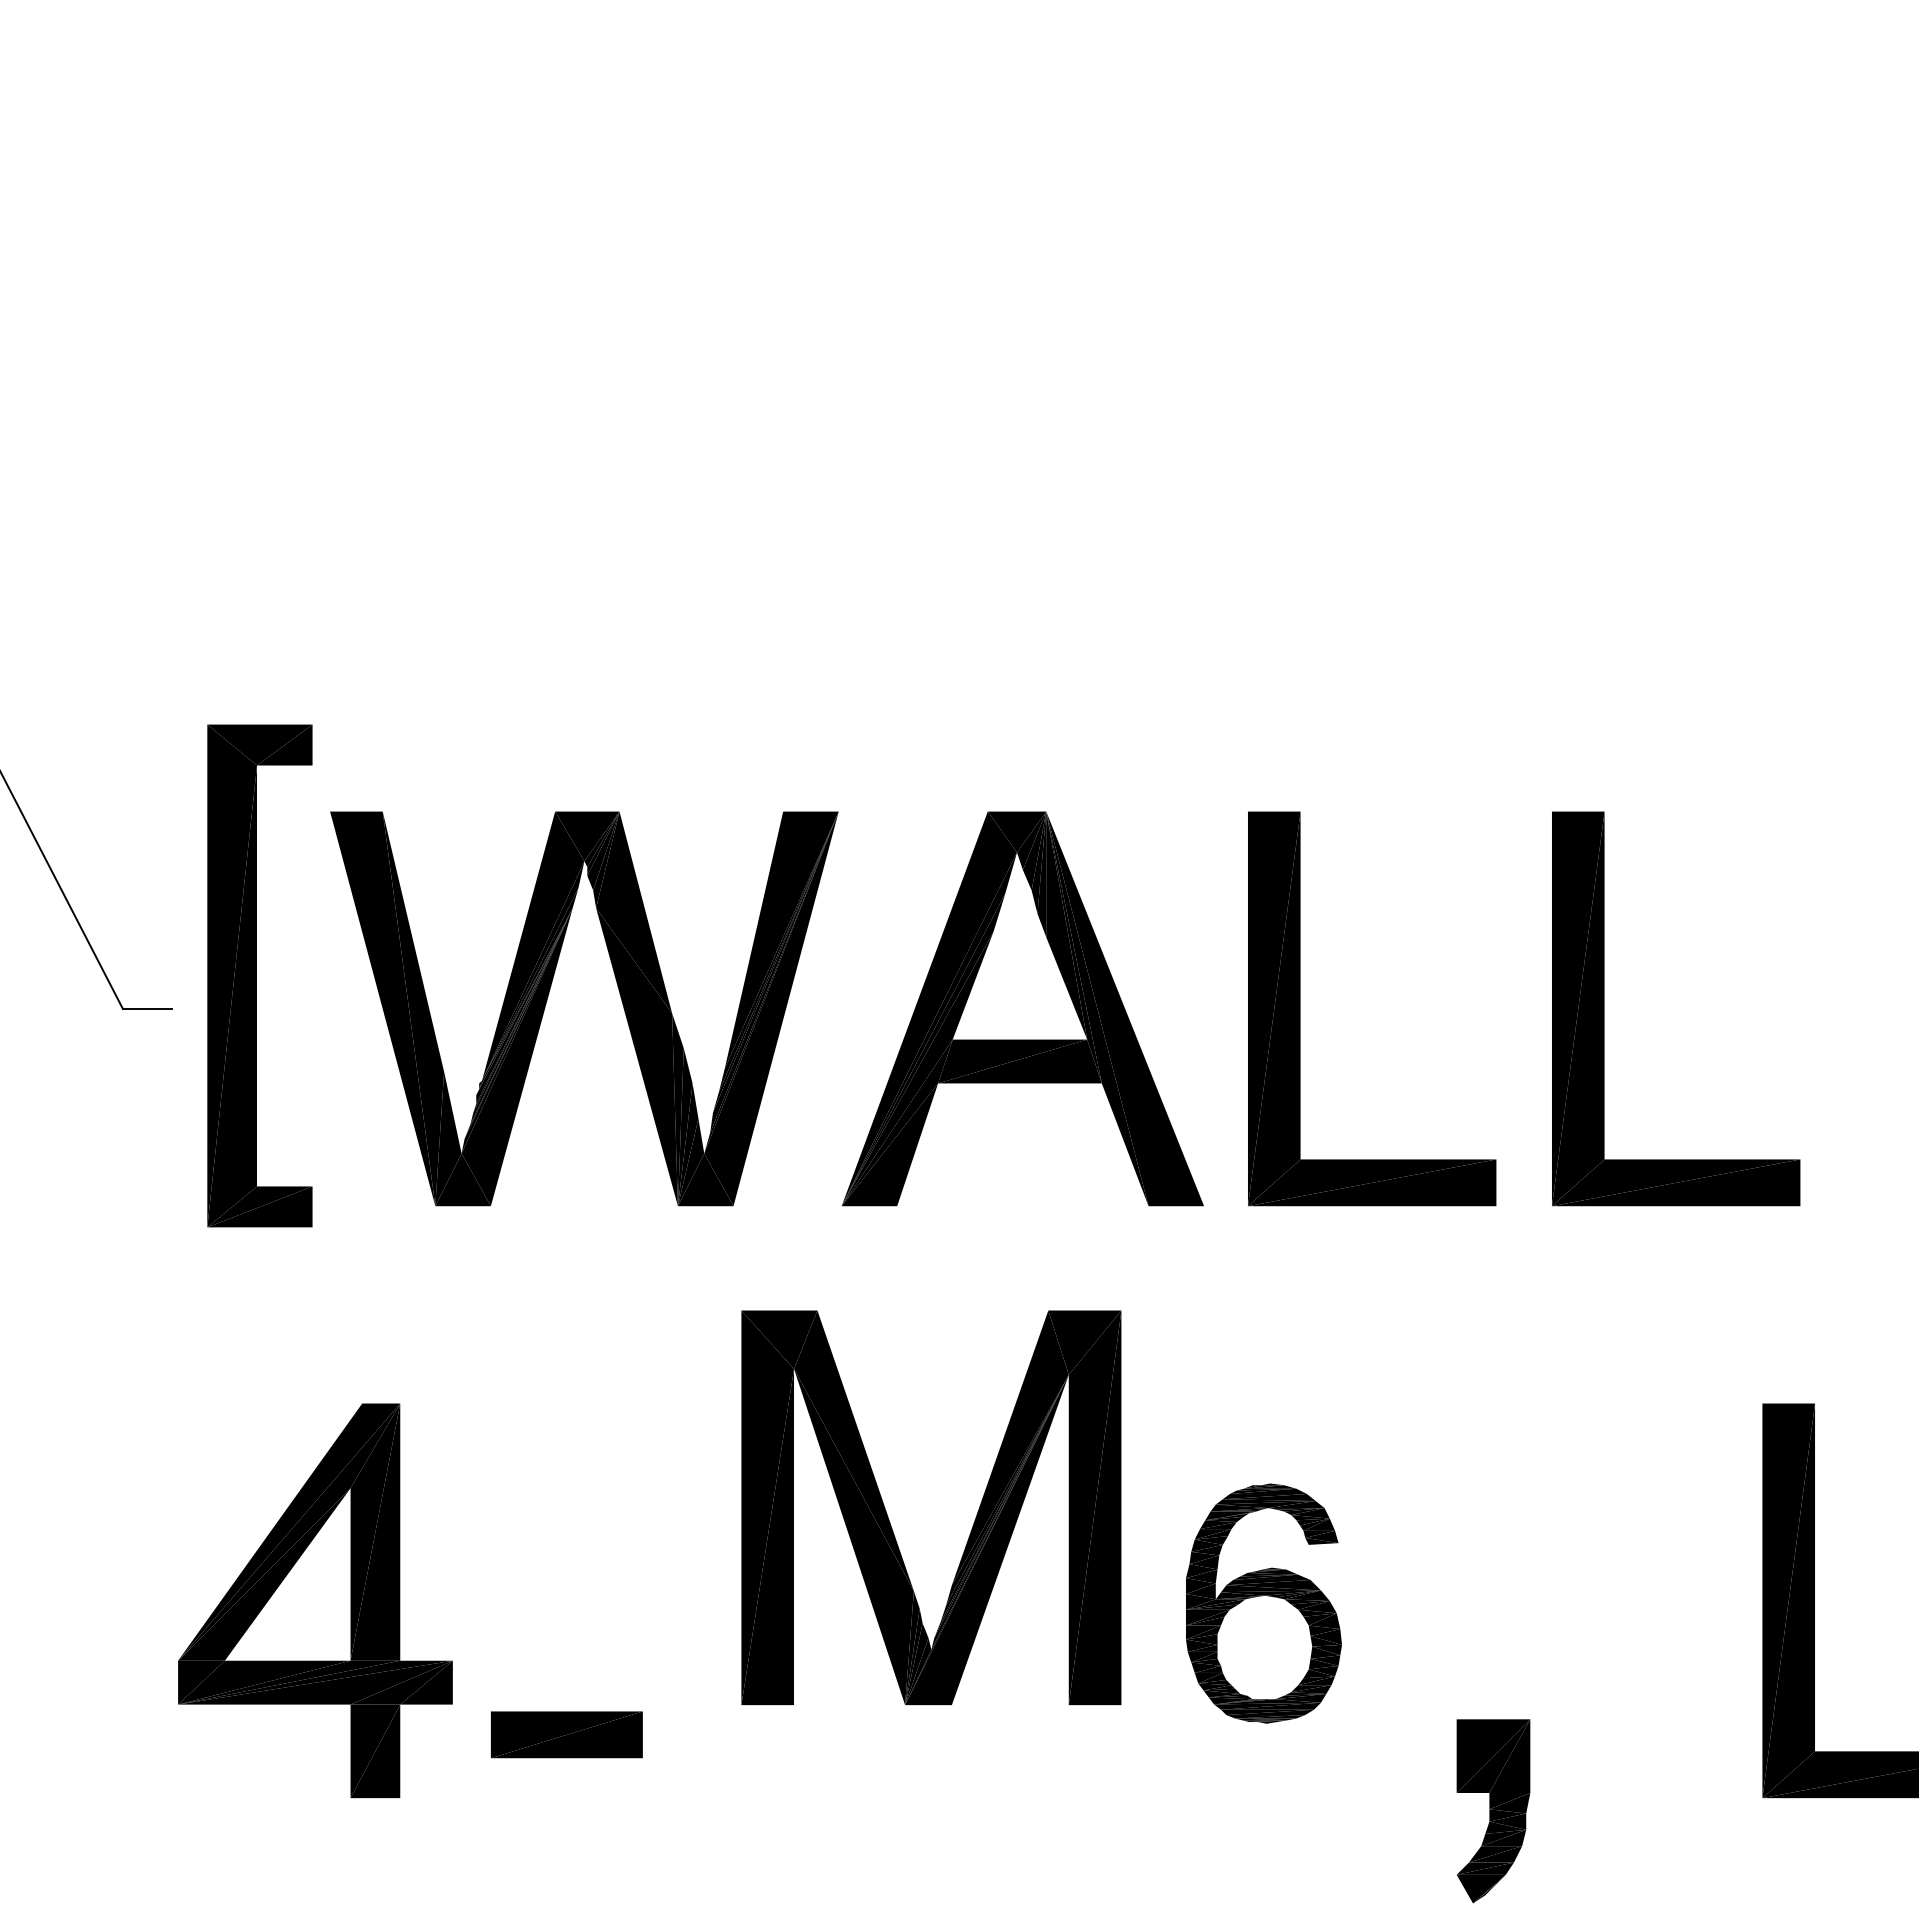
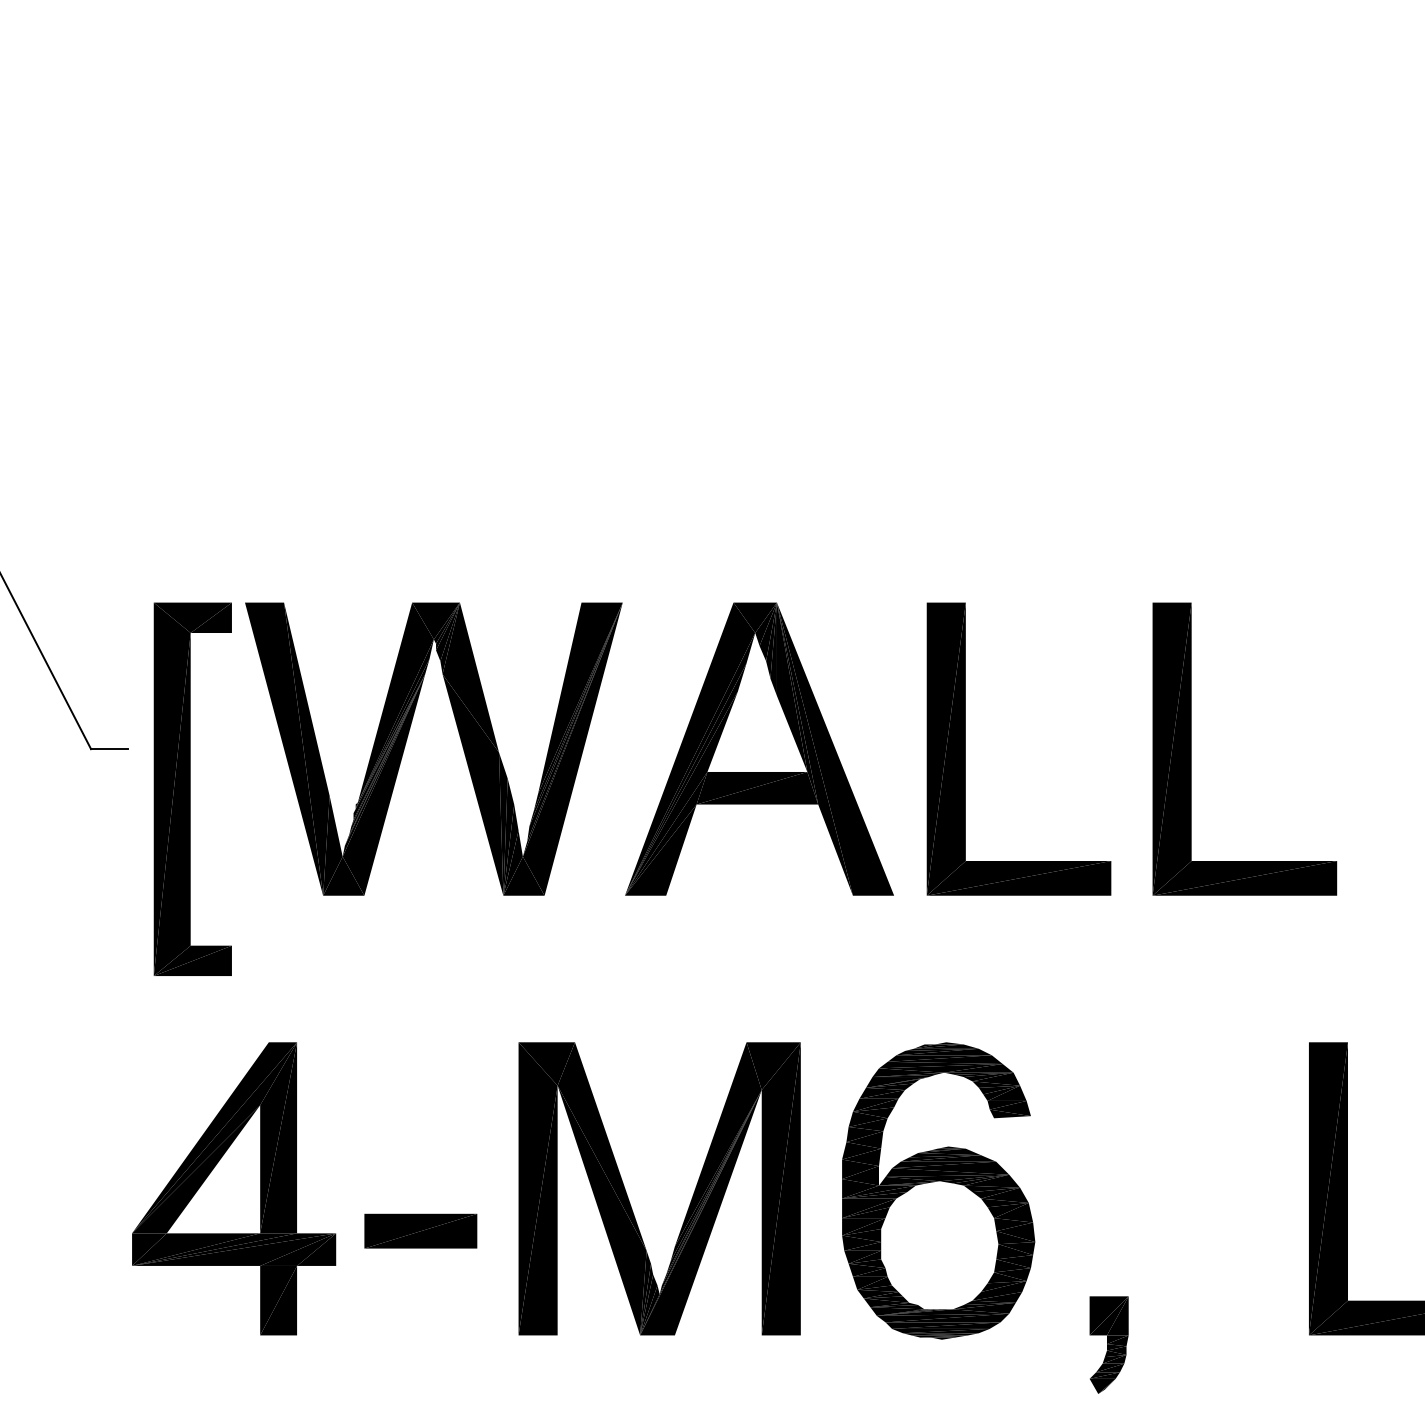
part: (259, 975) -> (192, 788), moved
part: (890, 1522) -> (629, 1199), moved
part: (1263, 1603) -> (938, 1190), size x1.67
part: (566, 1734) -> (420, 1230), moved
part: (1493, 1810) -> (1109, 1344), size x0.71

